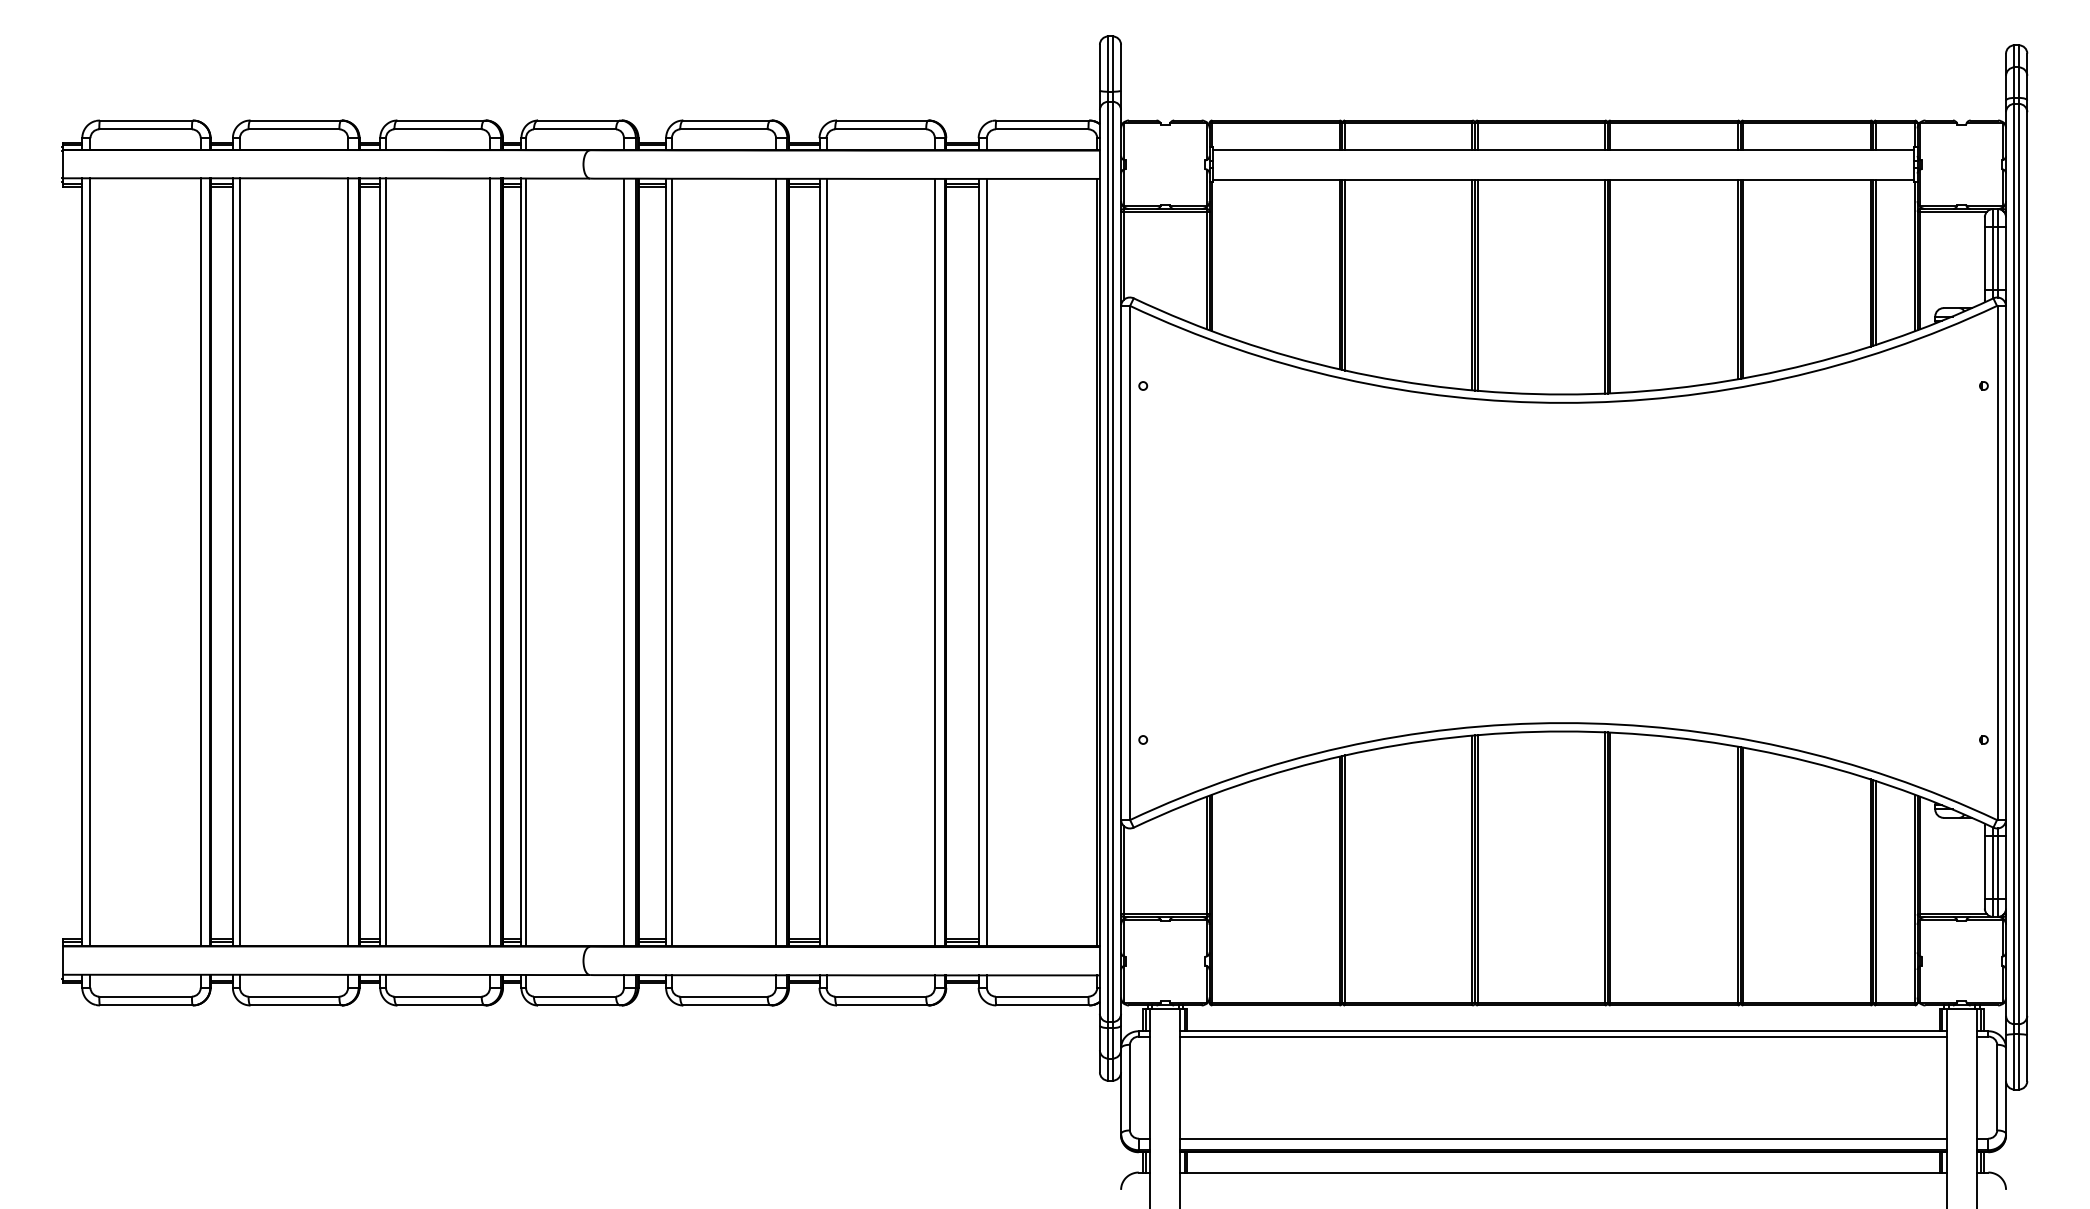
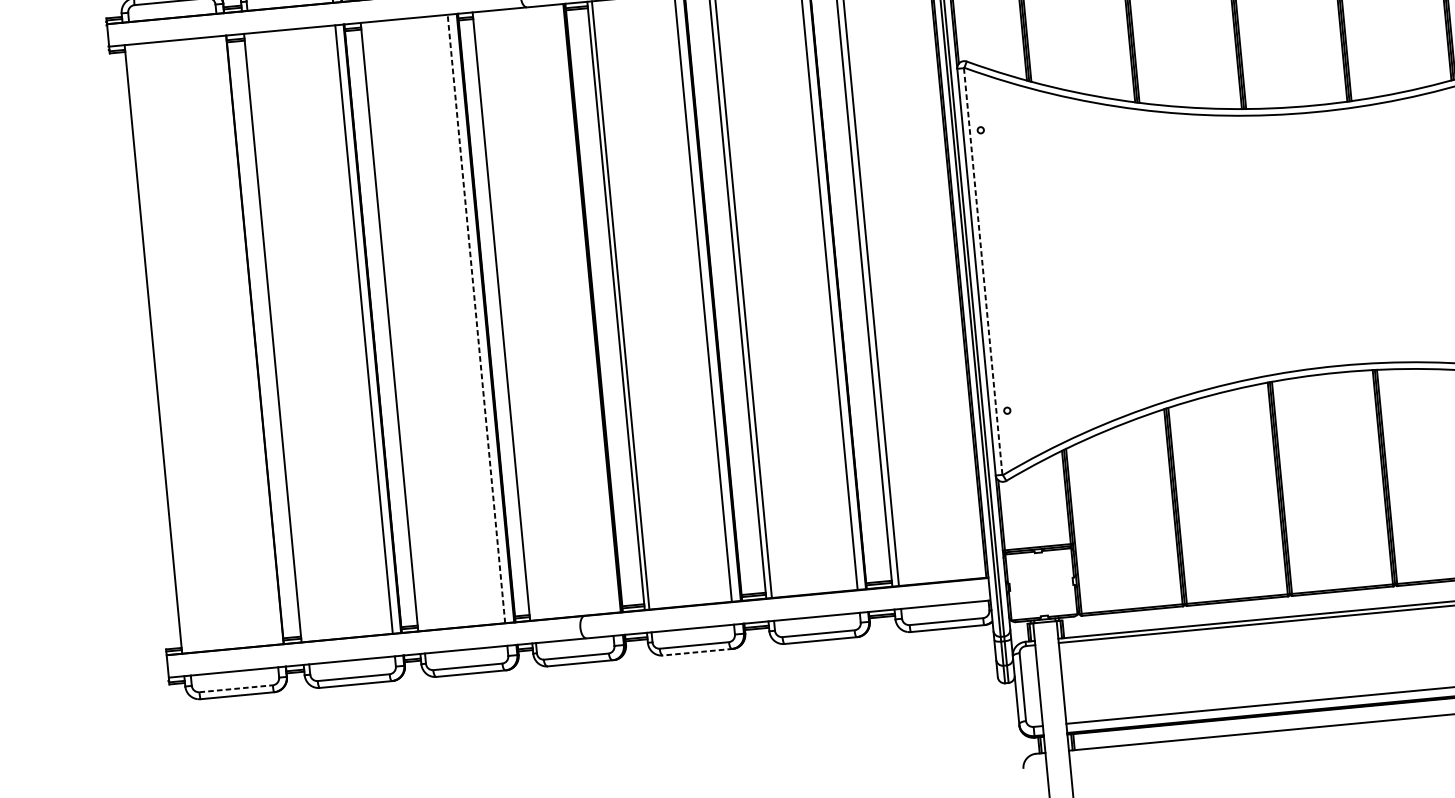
line: (90, 562) -> (159, 348), removed
line: (200, 562) -> (247, 340), removed
line: (239, 562) -> (278, 337), removed
line: (386, 562) -> (394, 326), removed
line: (489, 562) -> (476, 319), solid -> dashed
line: (526, 562) -> (505, 316), removed
line: (623, 562) -> (582, 309), removed
line: (1129, 563) -> (983, 271), solid -> dashed
line: (146, 996) -> (236, 688), solid -> dashed
line: (727, 1005) -> (697, 652), solid -> dashed

